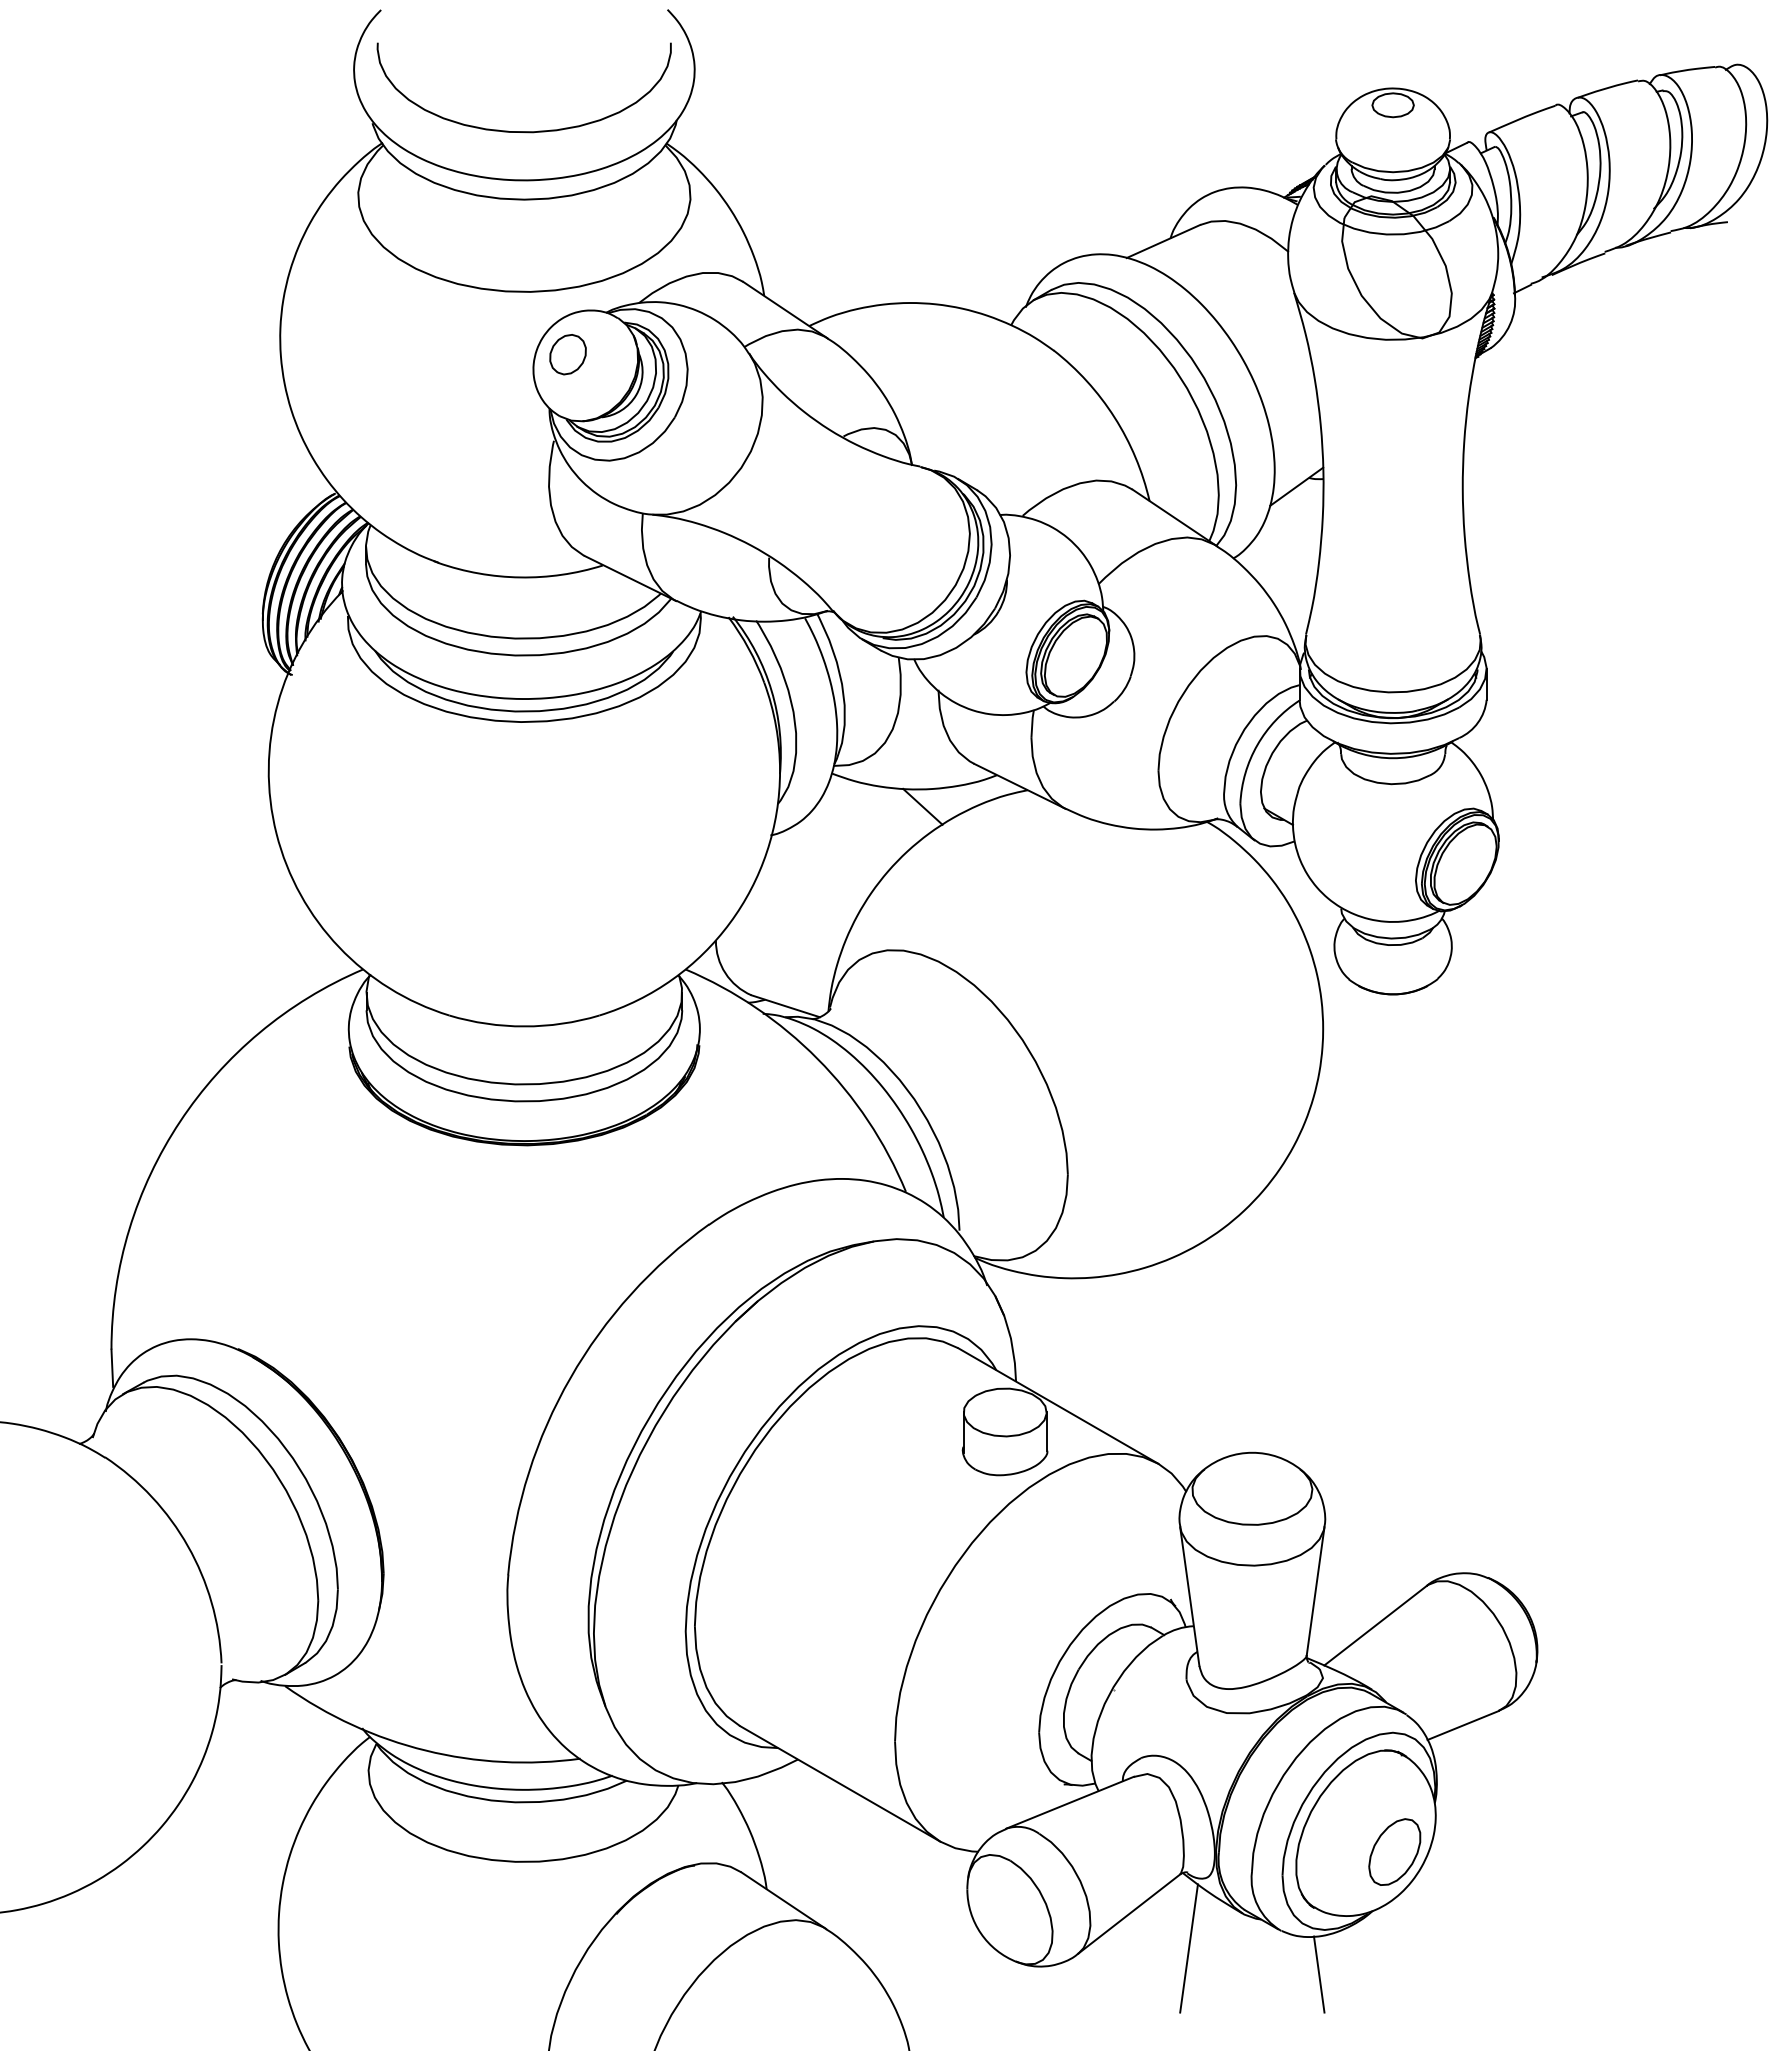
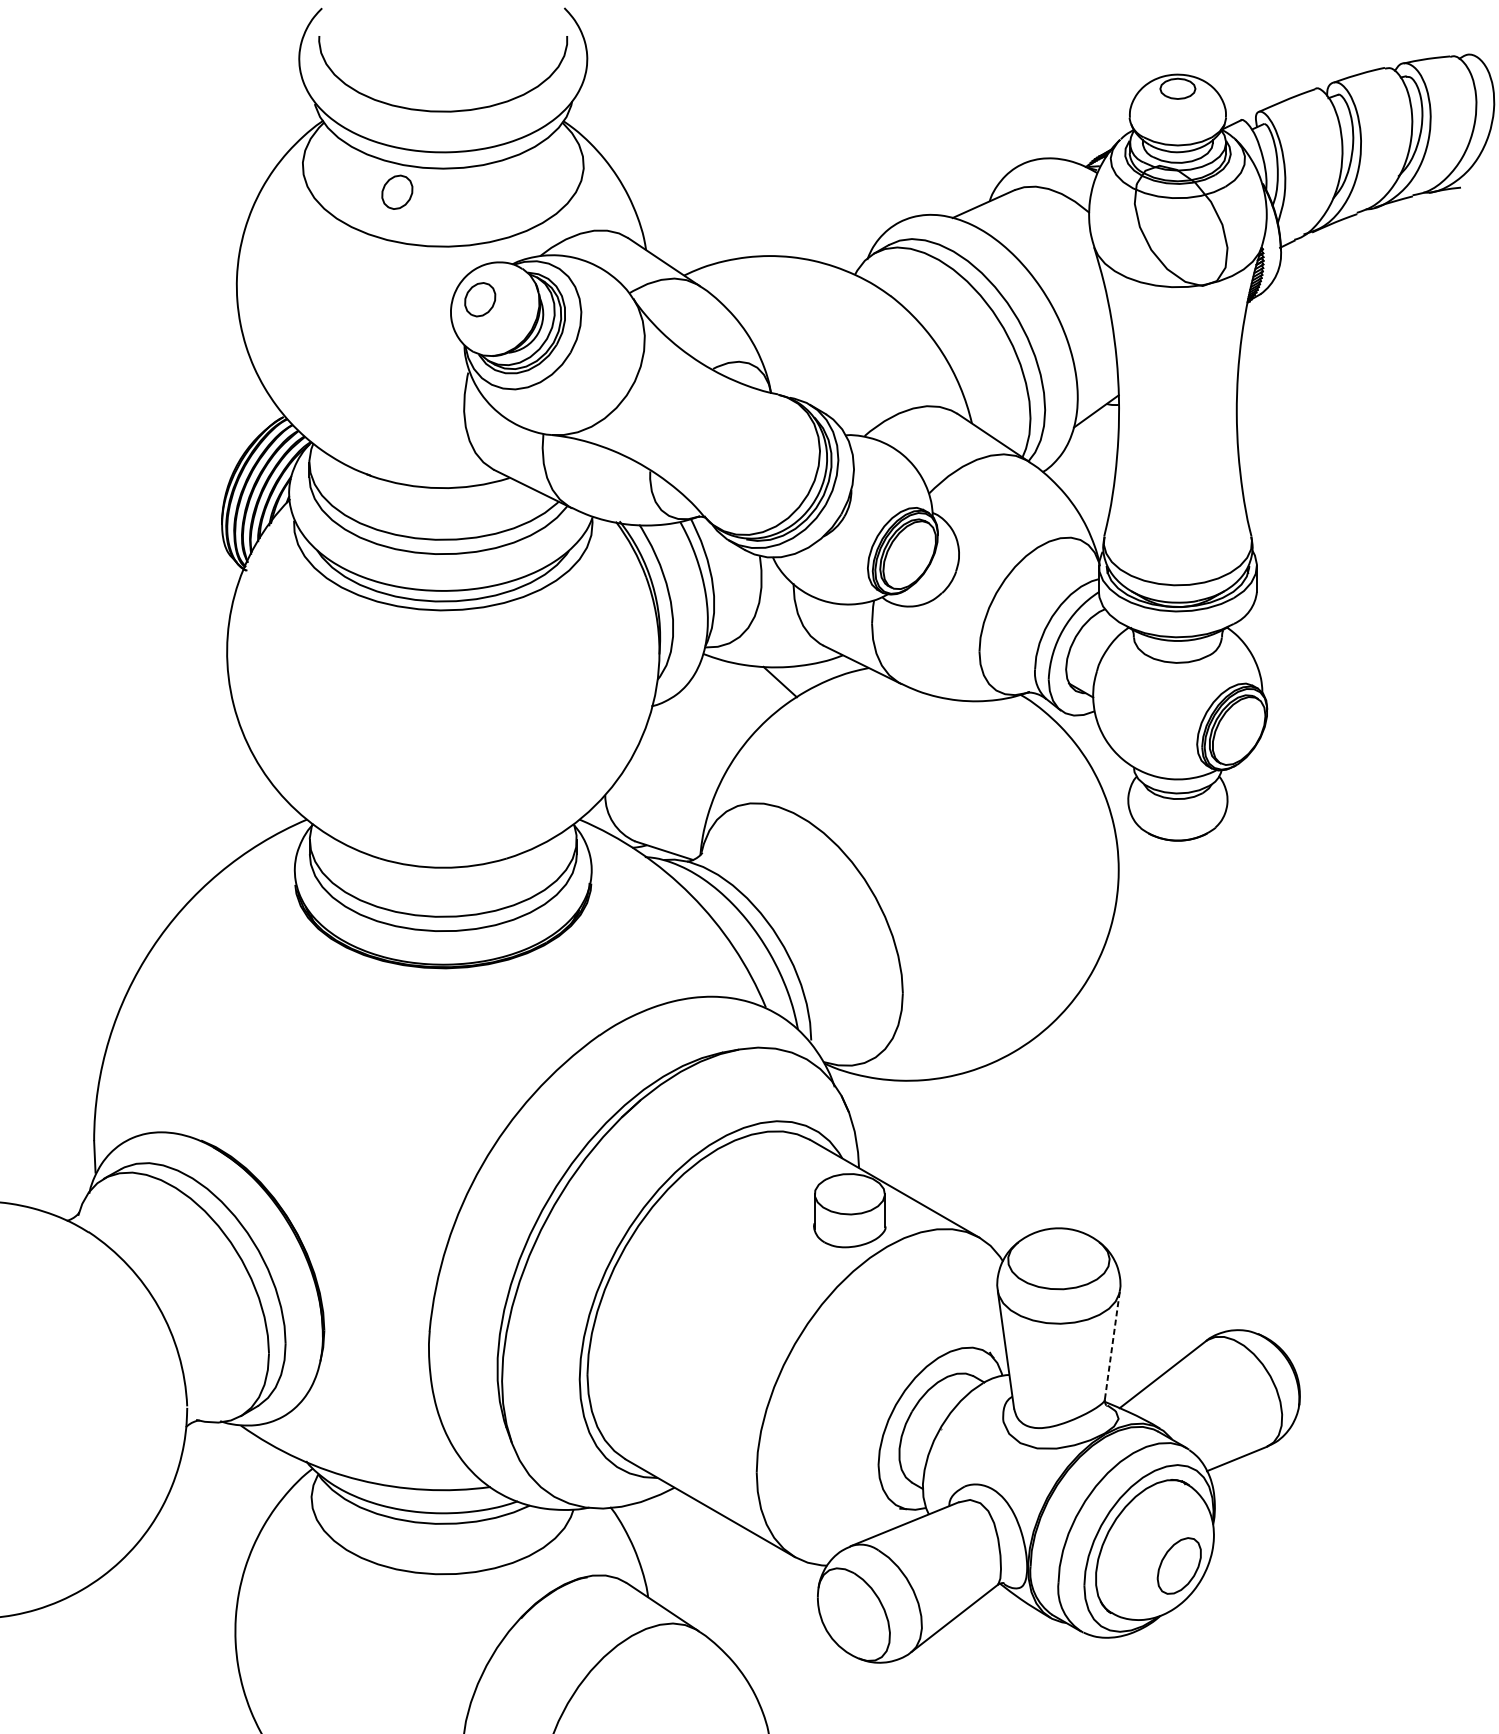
part: (469, 227) -> (396, 192), added
line: (1315, 1590) -> (1112, 1344), solid -> dashed
line: (1188, 1948) -> (1004, 1647), removed
line: (1318, 1974) -> (1114, 1669), removed

